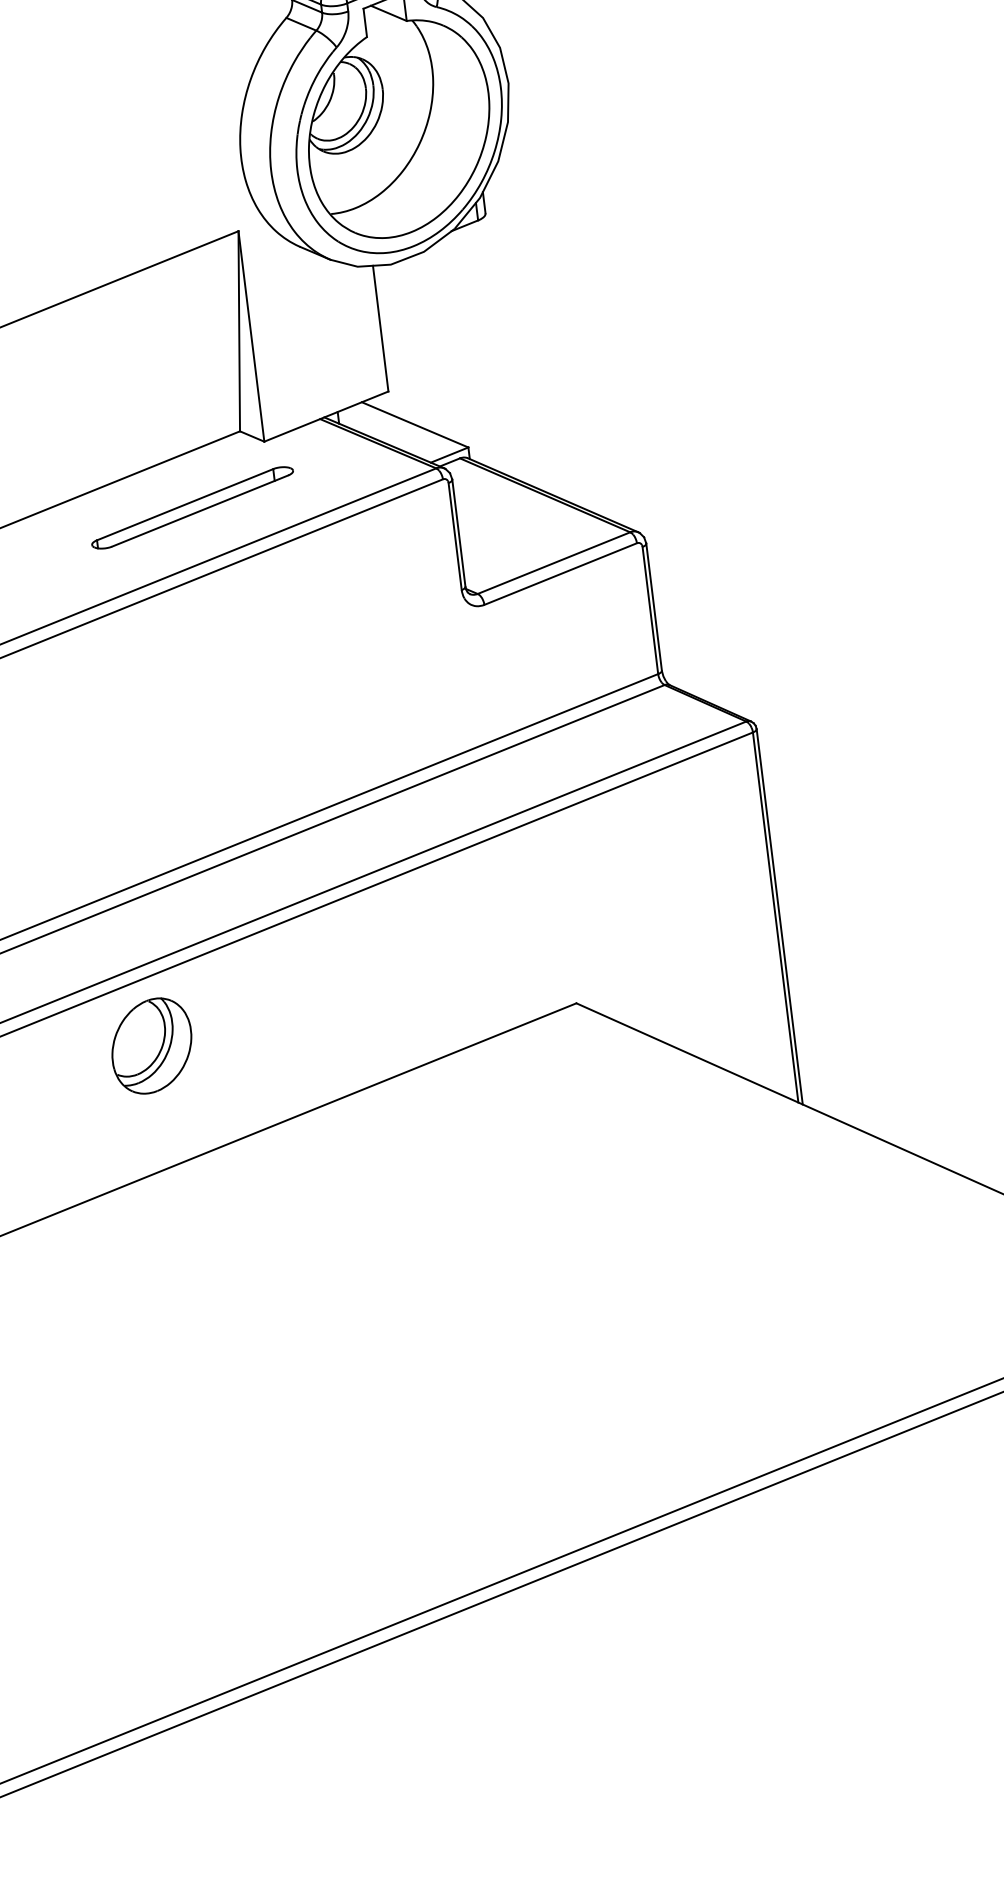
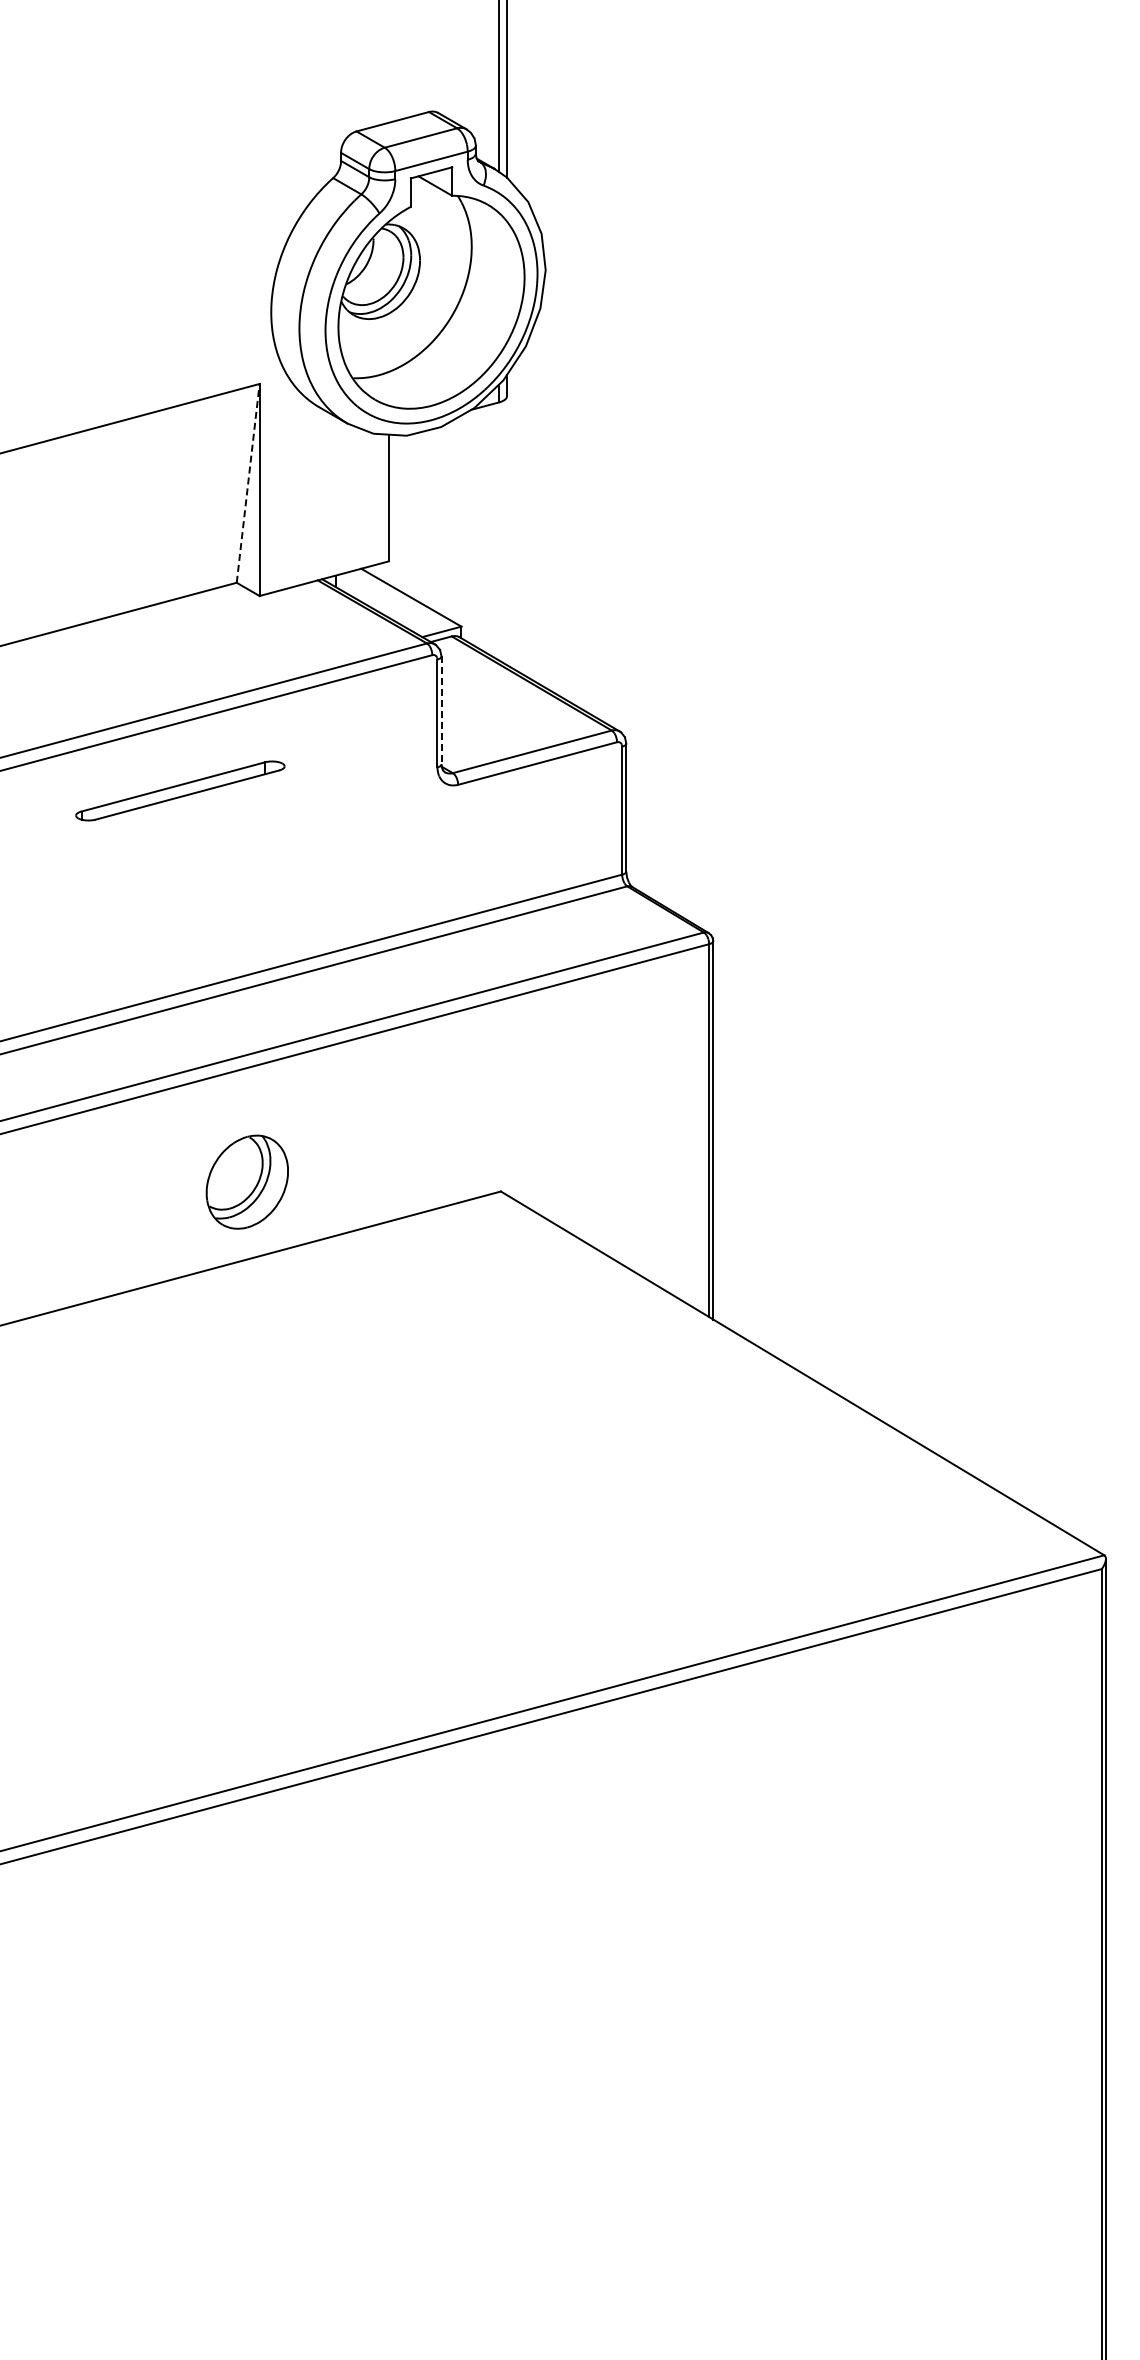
line: (239, 330) -> (248, 482), solid -> dashed
part: (192, 507) -> (180, 790), moved
line: (458, 533) -> (441, 710), solid -> dashed
part: (150, 1045) -> (246, 1181), moved

